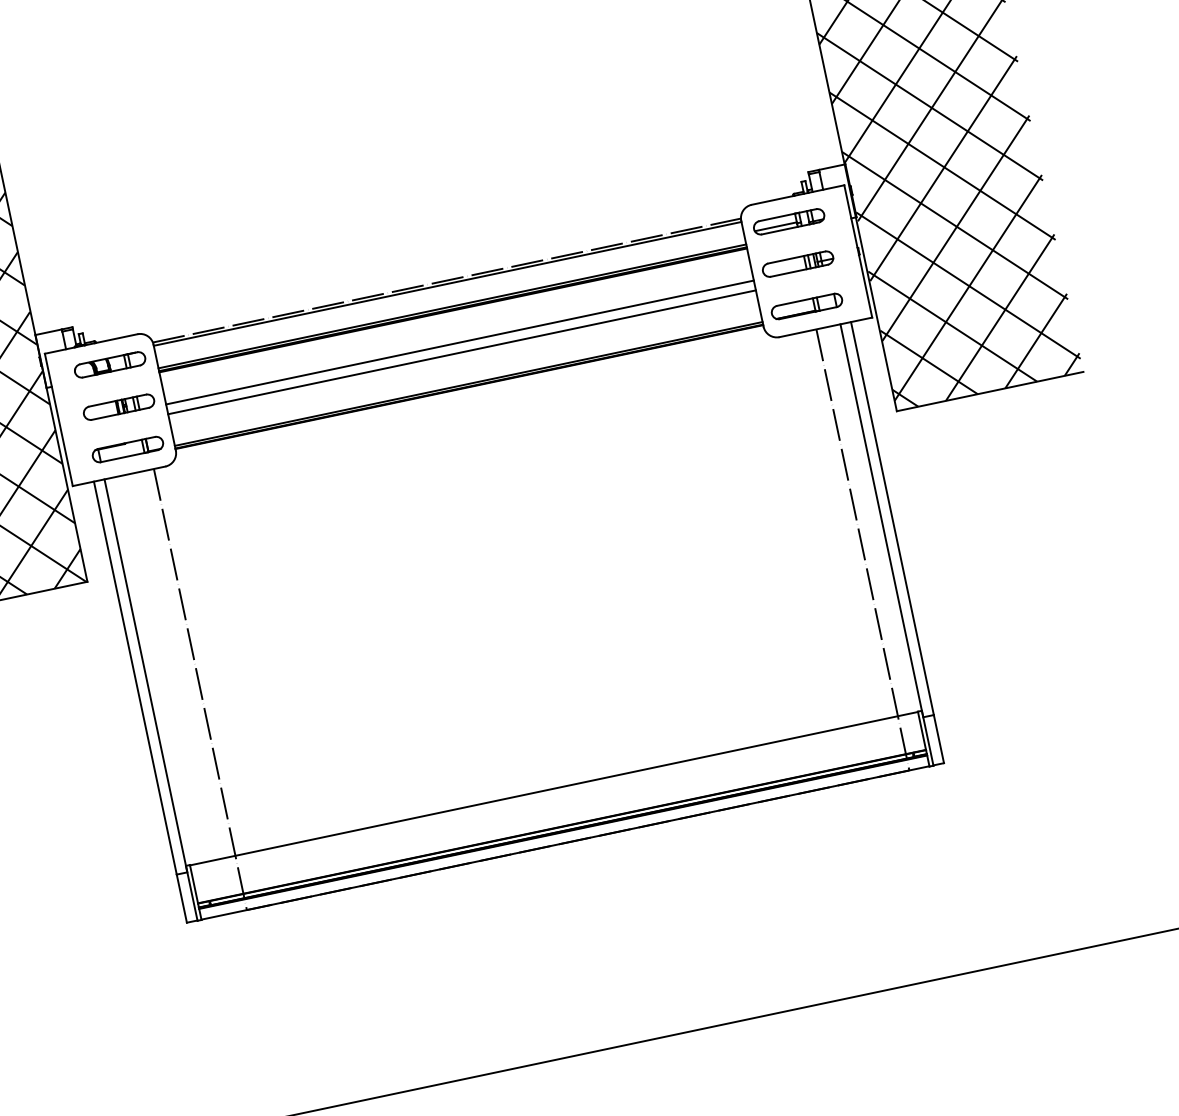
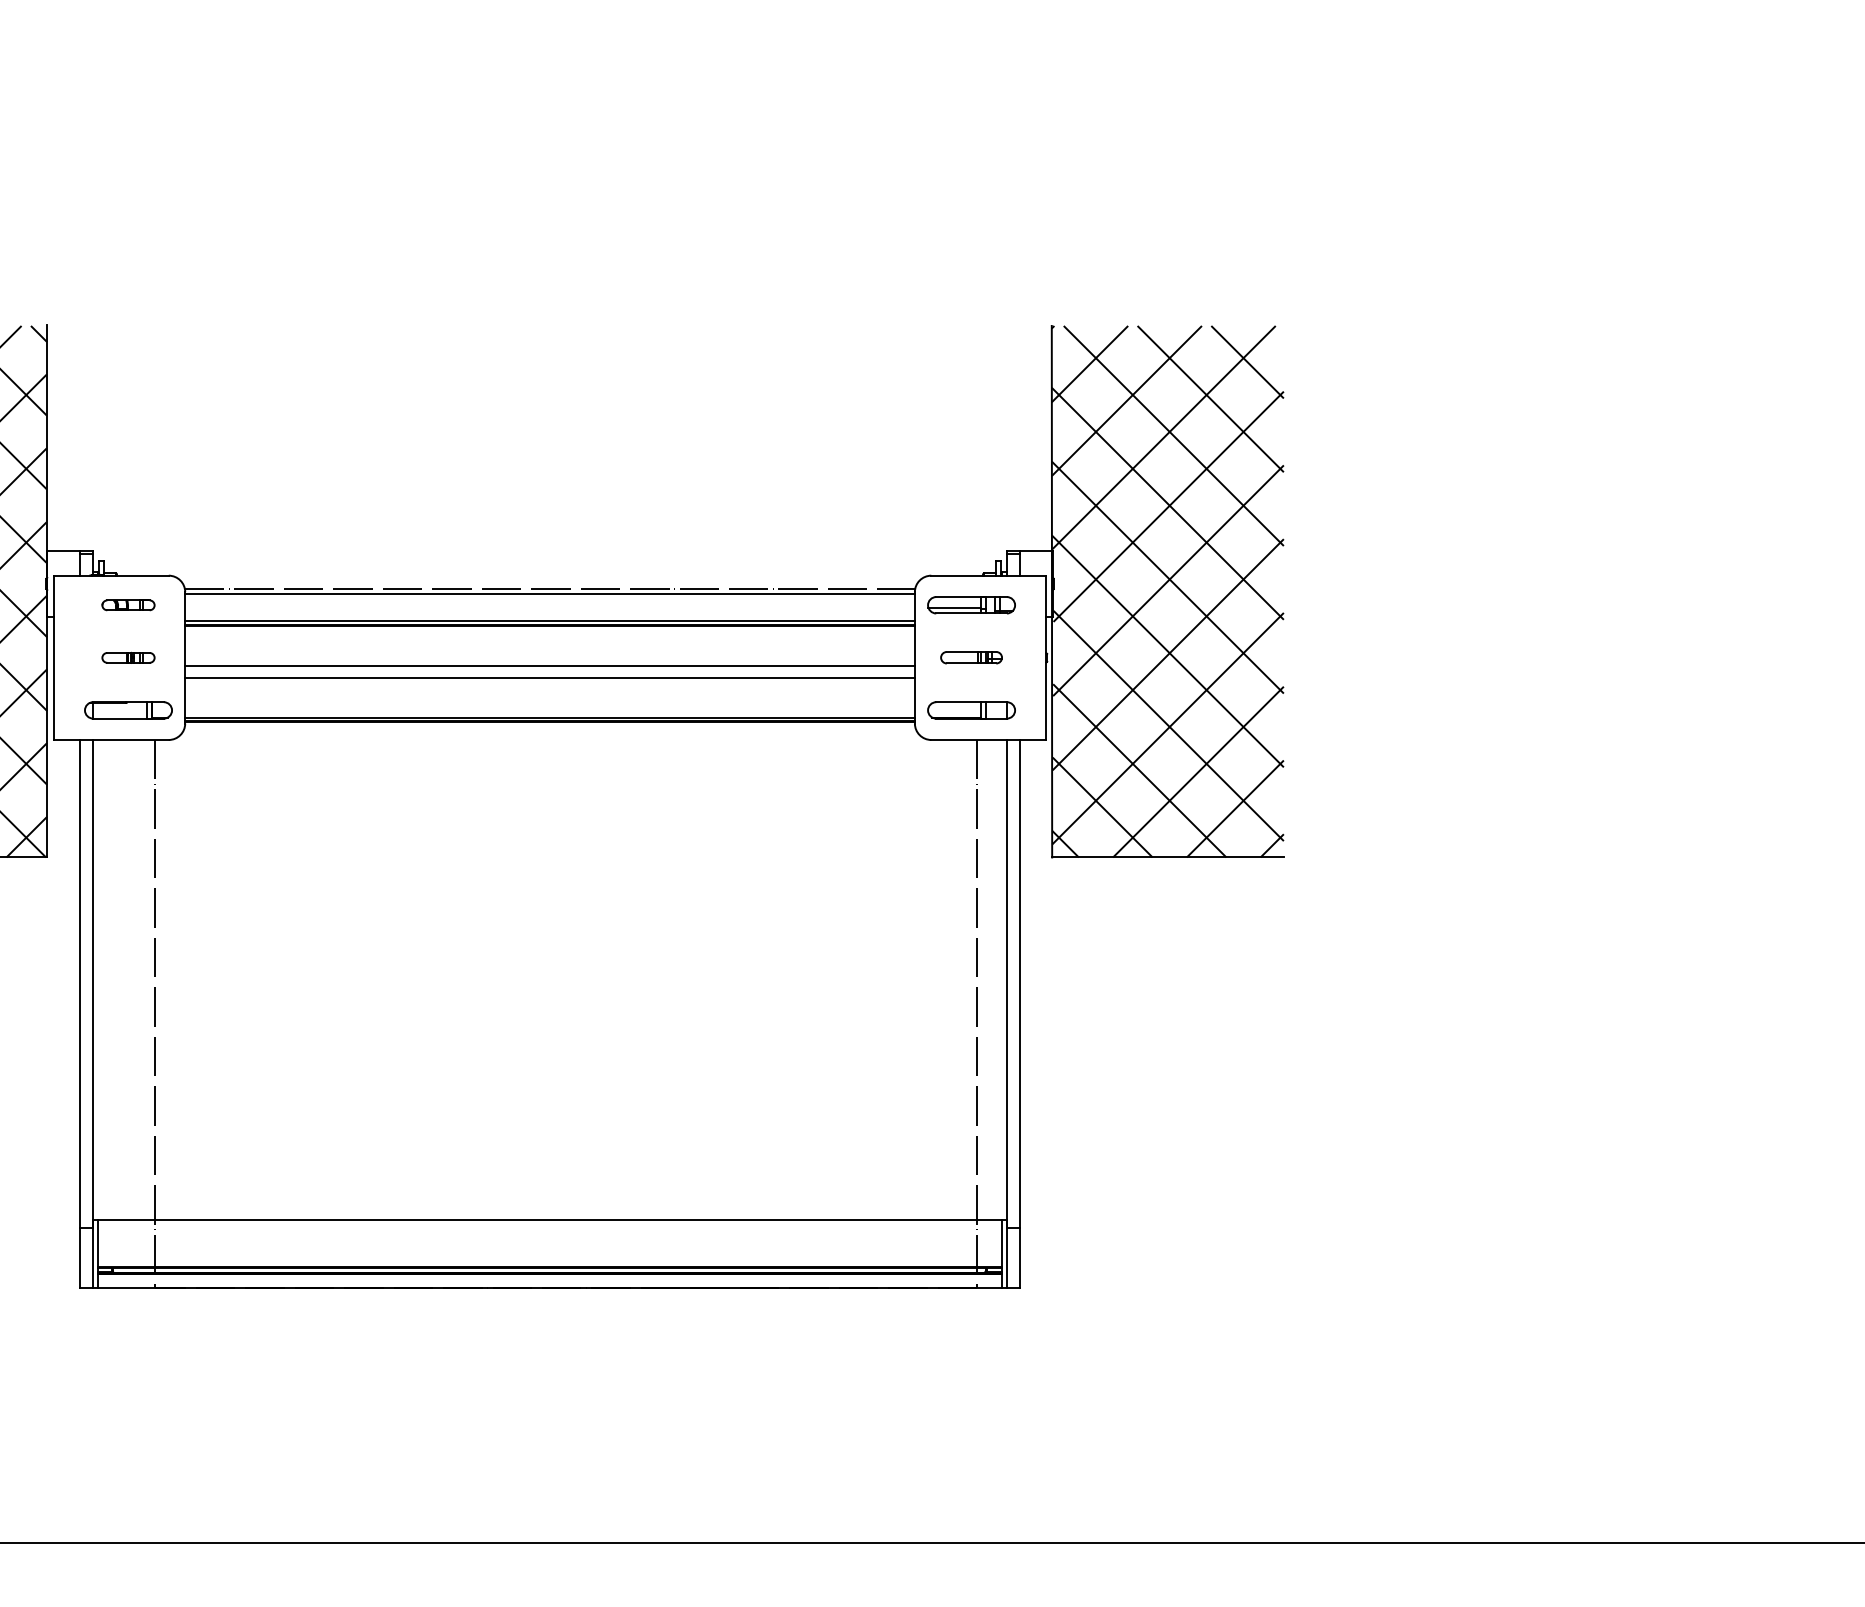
part: (797, 263) -> (971, 657), size x0.7
part: (110, 365) -> (128, 605), size x0.6
part: (118, 406) -> (128, 657), size x0.6

